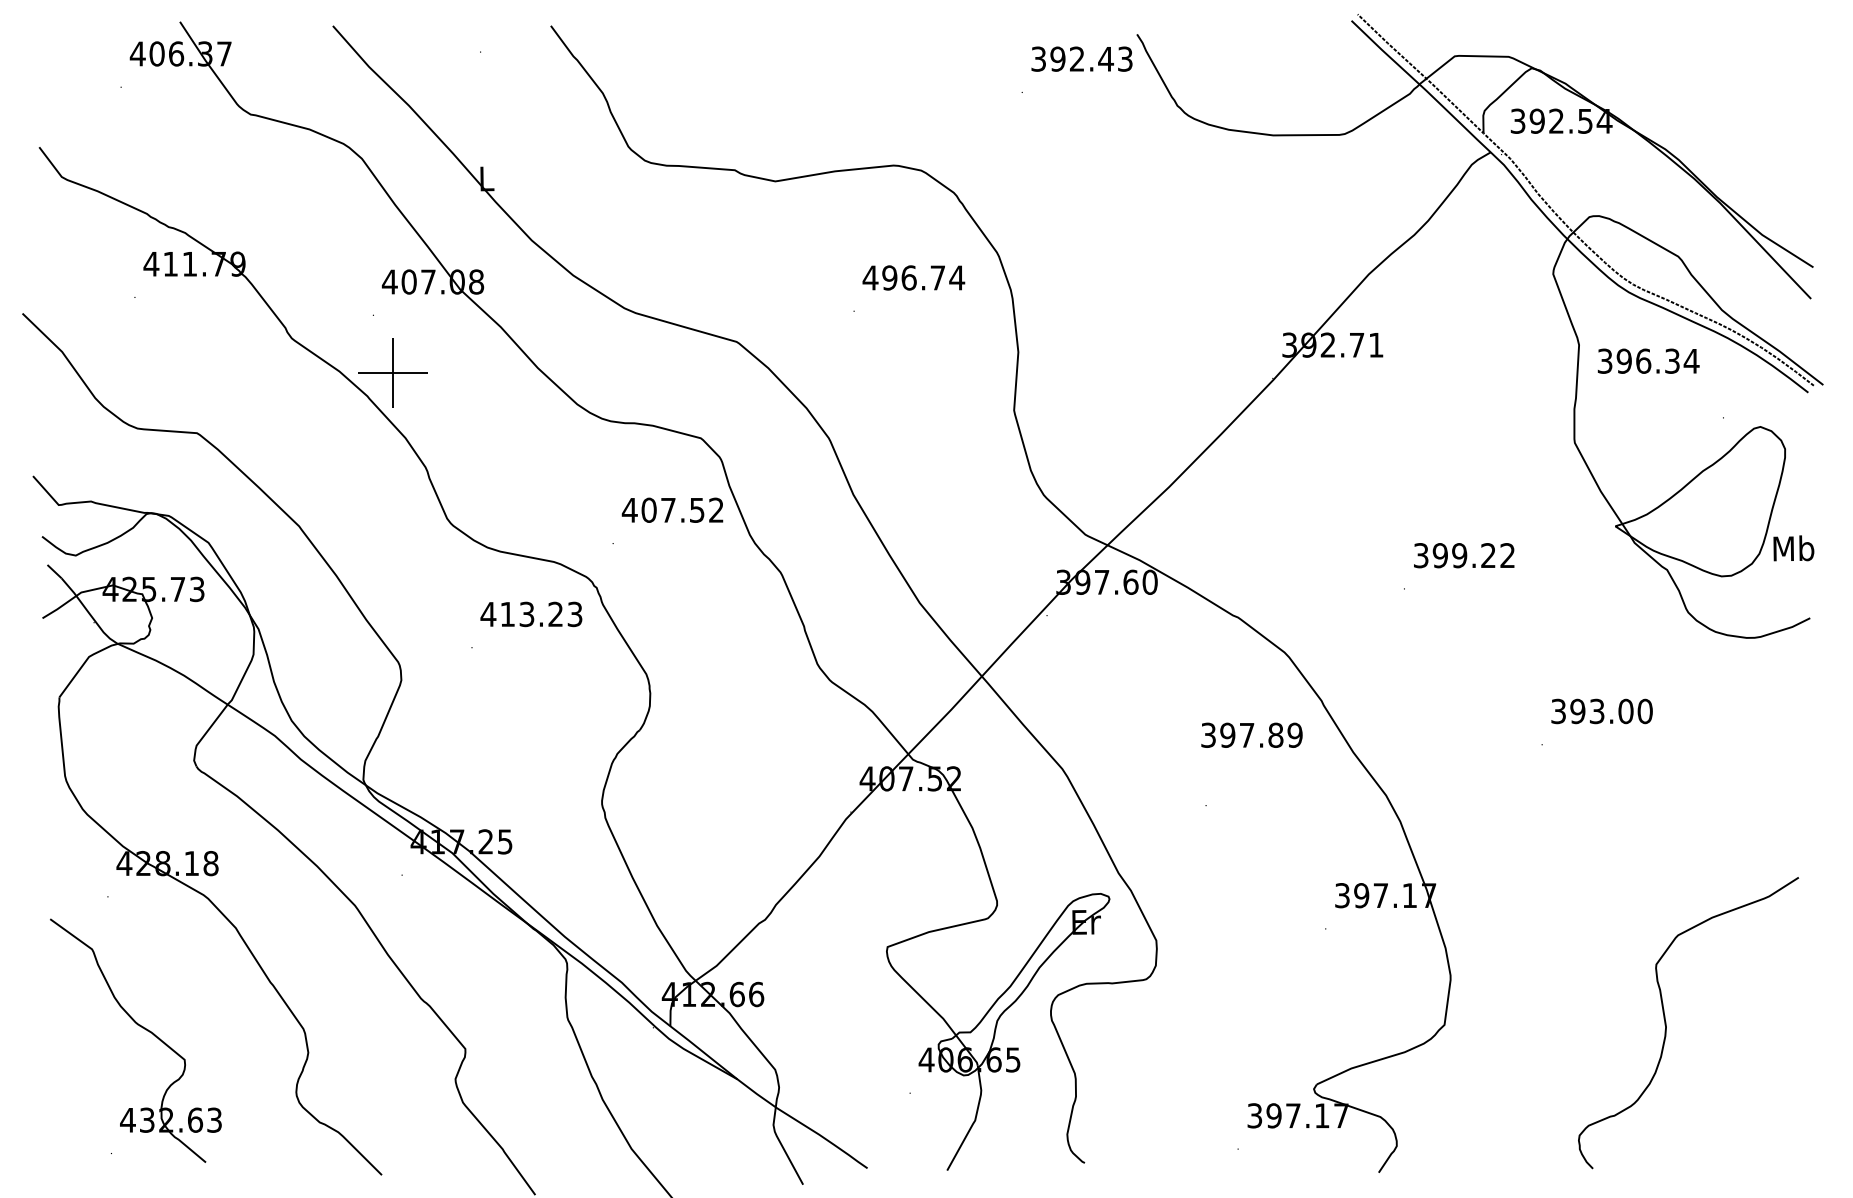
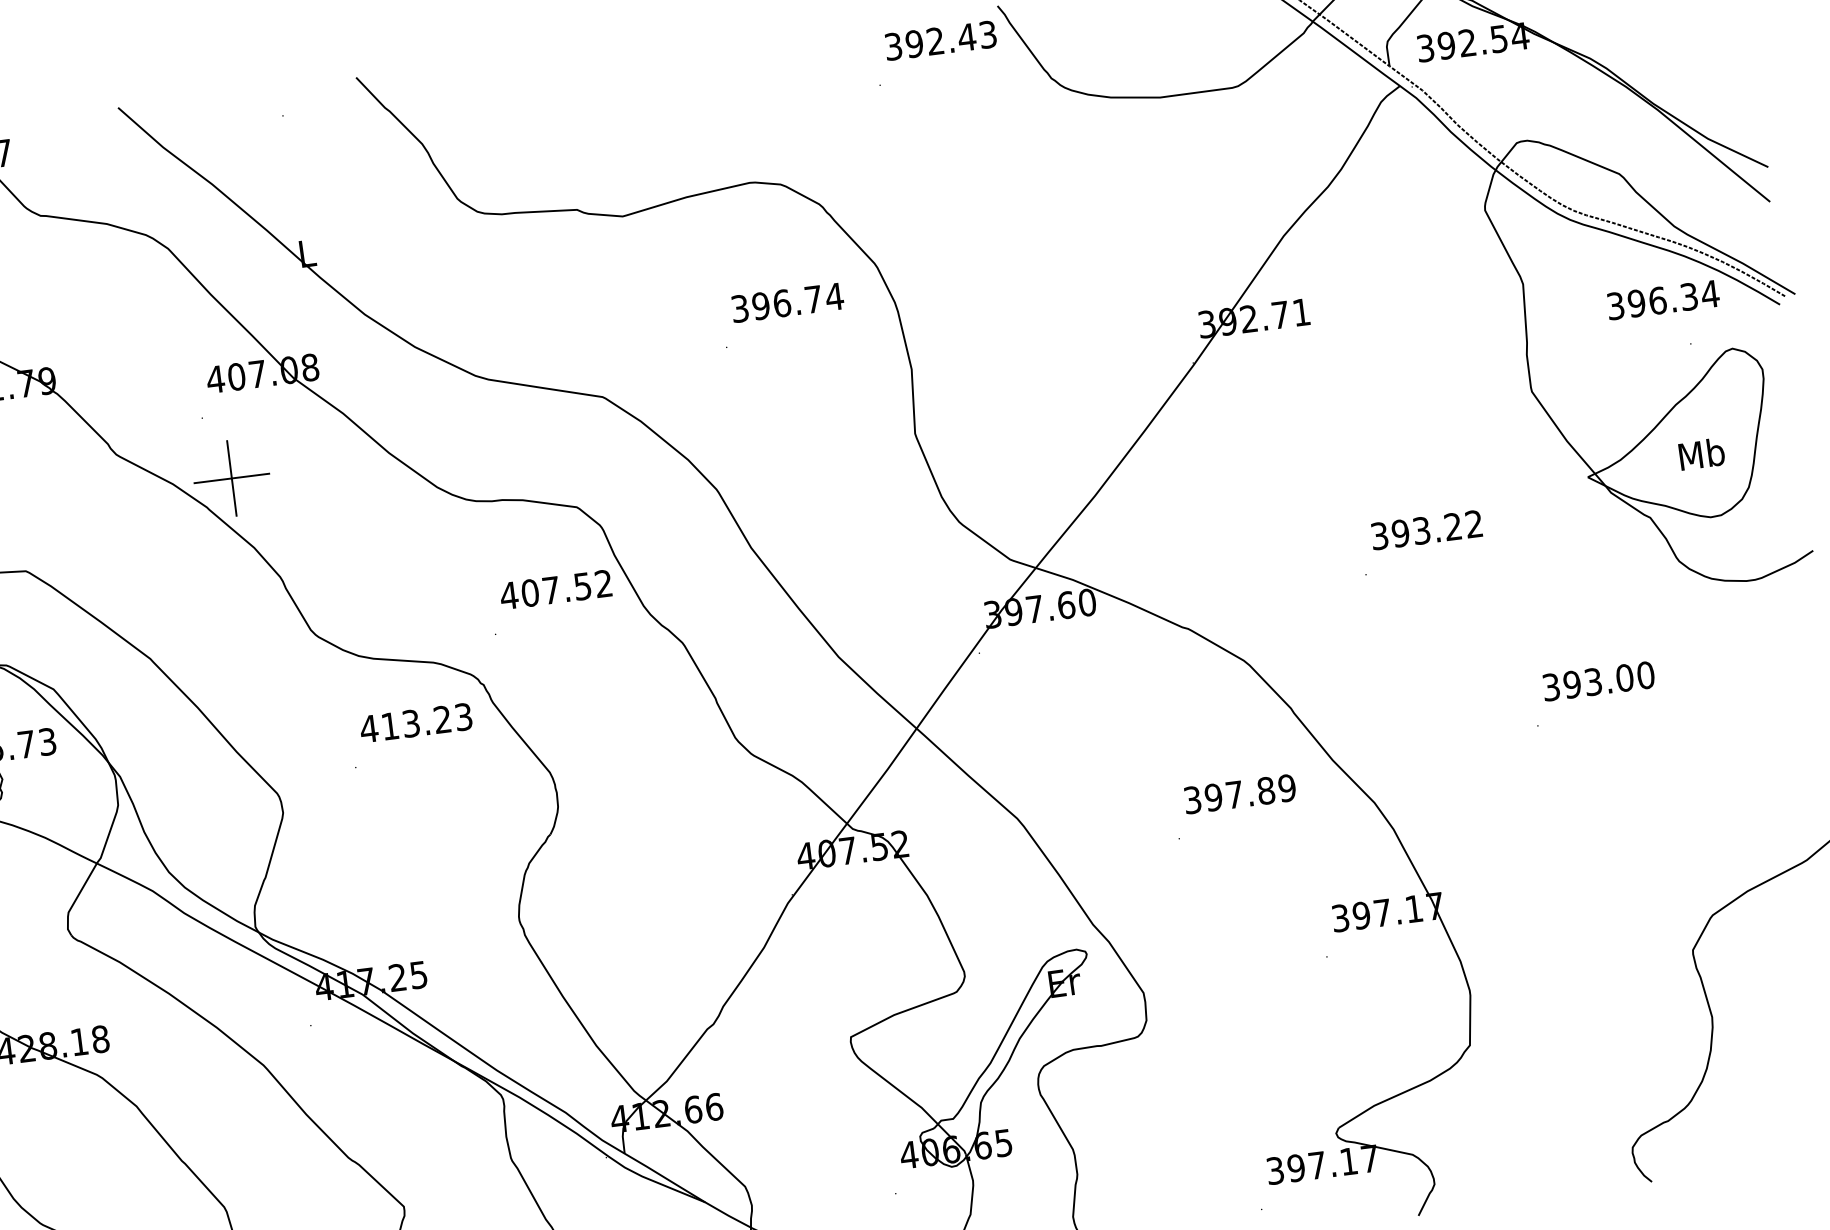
text: (870, 277) -> (739, 308), 496.74 -> 396.74
text: (1648, 360) -> (1663, 299), moved
text: (1793, 548) -> (1701, 454), moved
text: (1459, 555) -> (1421, 530), 399.22 -> 393.22
text: (1251, 734) -> (1239, 793), moved

